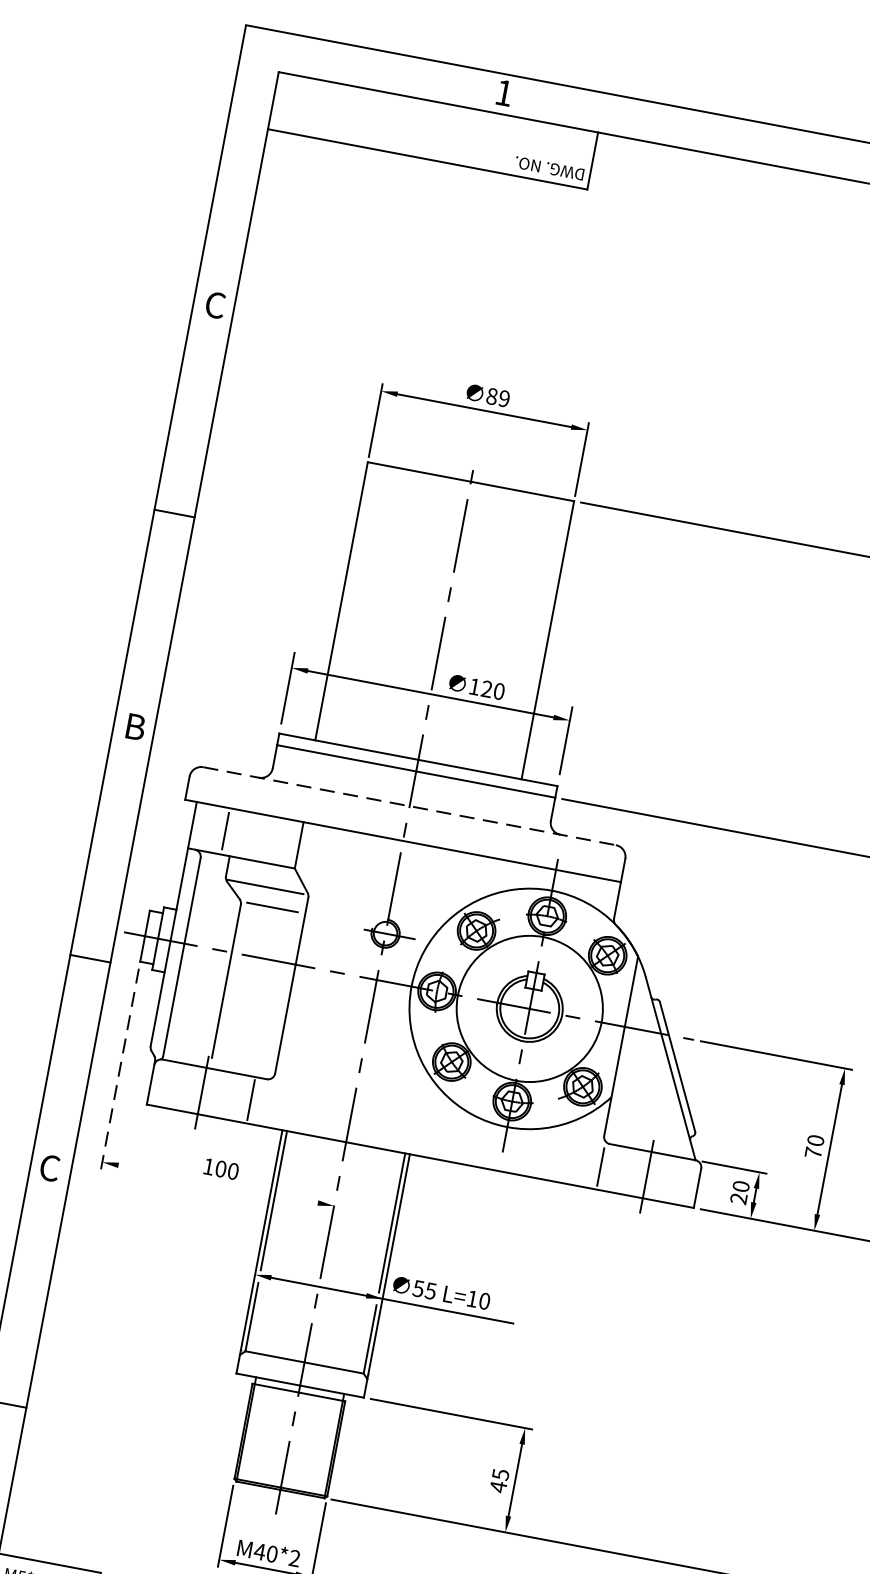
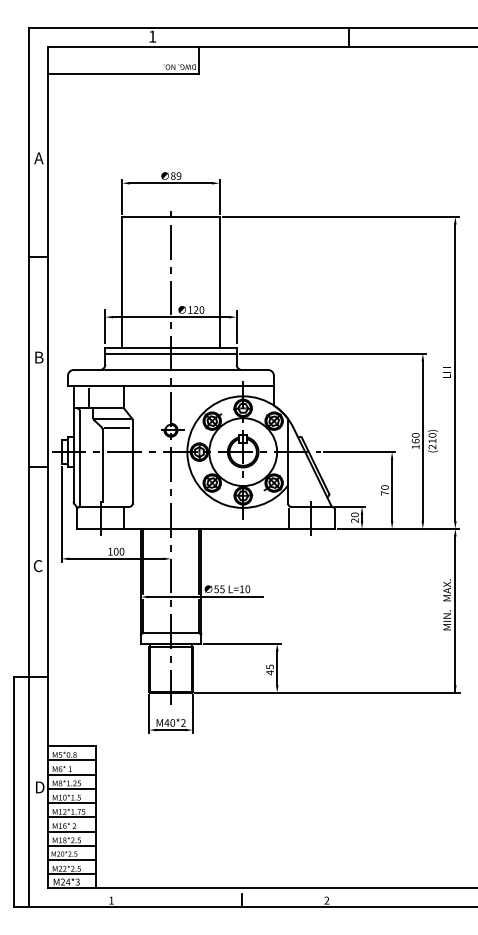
text: (213, 305) -> (38, 158), C -> A
line: (410, 807) -> (171, 370), dashed -> solid
line: (119, 1070) -> (61, 515), dashed -> solid
line: (218, 1183) -> (116, 558), added

